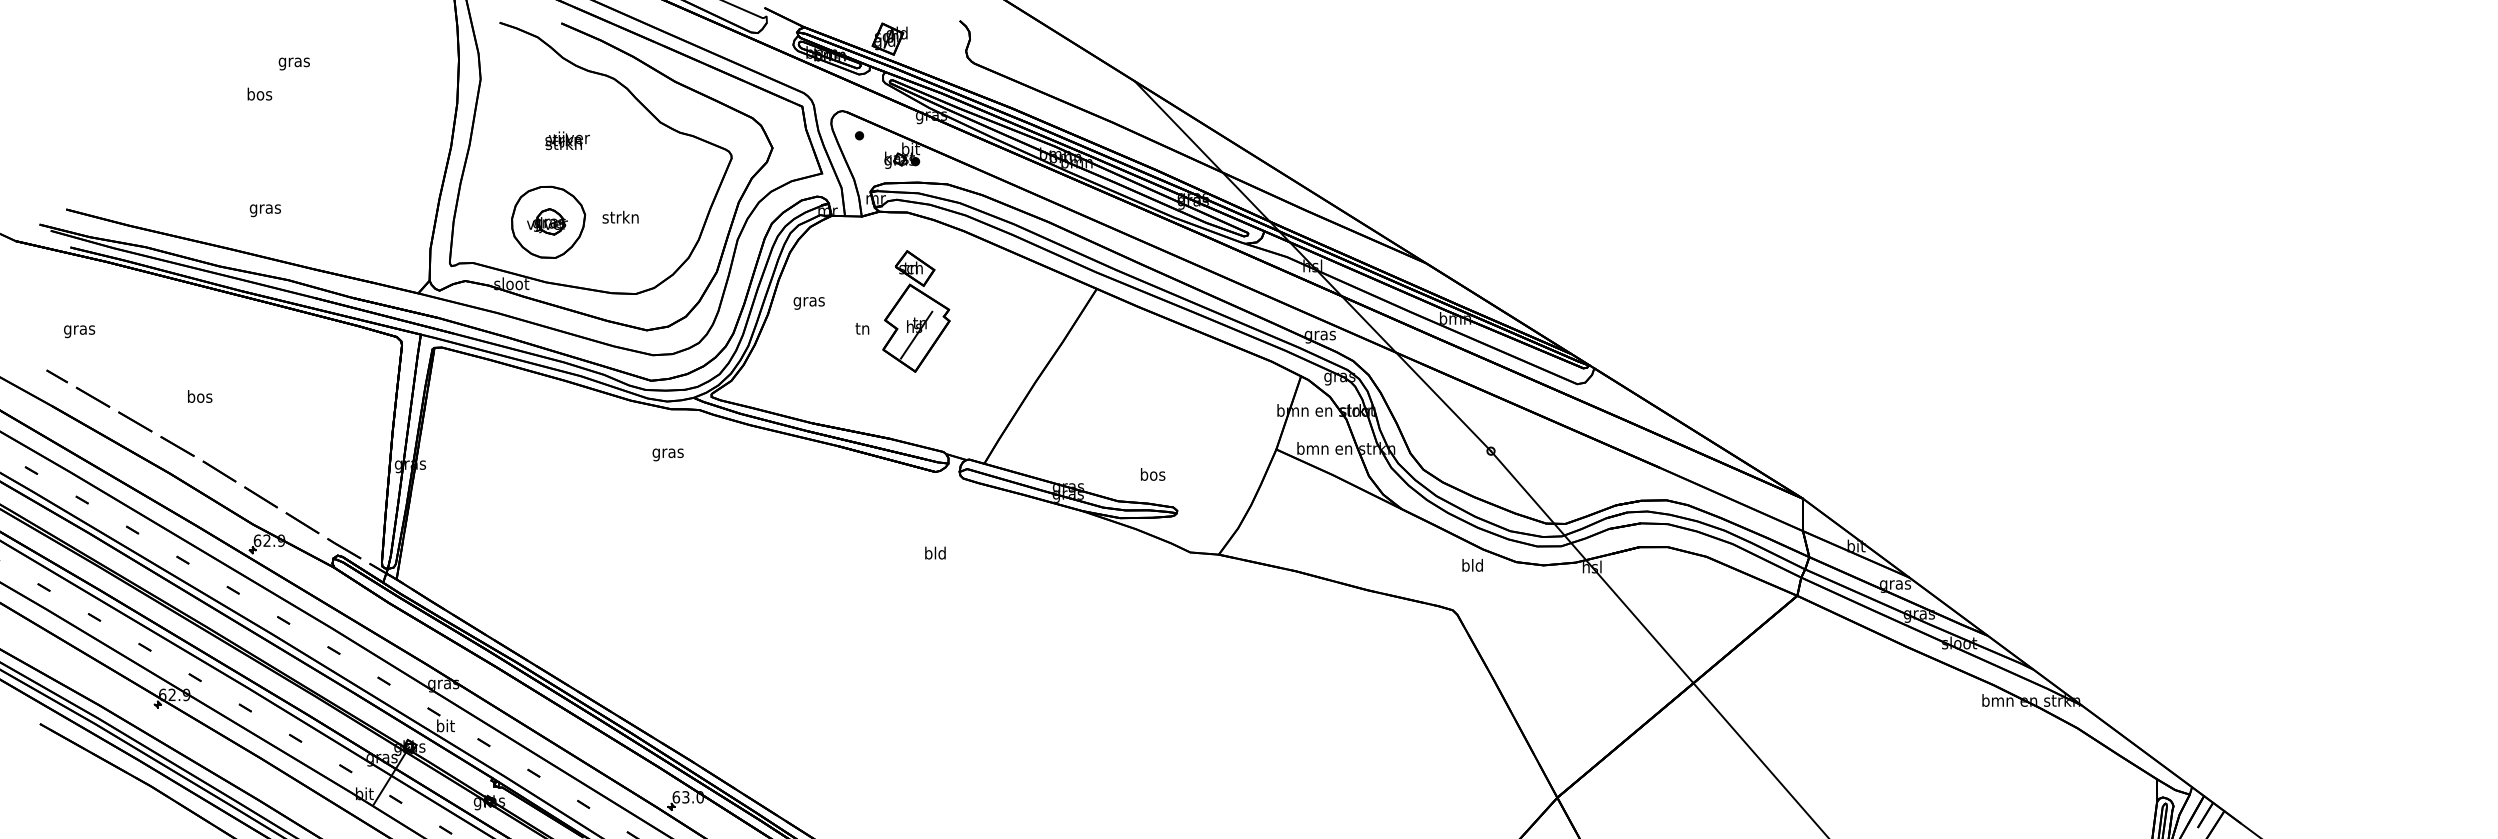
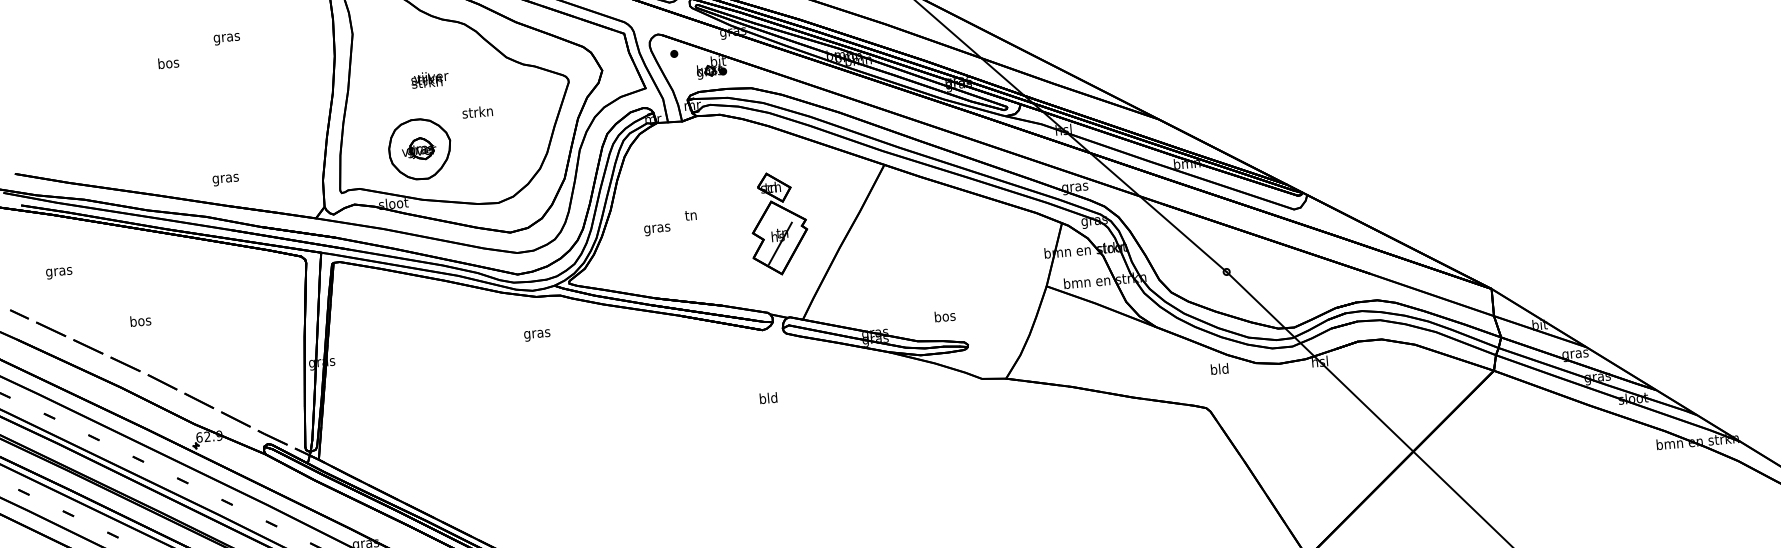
text: (293, 63) -> (226, 38), moved
text: (264, 210) -> (225, 180), moved
text: (620, 216) -> (477, 111), moved
text: (808, 303) -> (656, 230), moved
part: (916, 311) -> (778, 223), moved
text: (79, 331) -> (59, 273), moved

